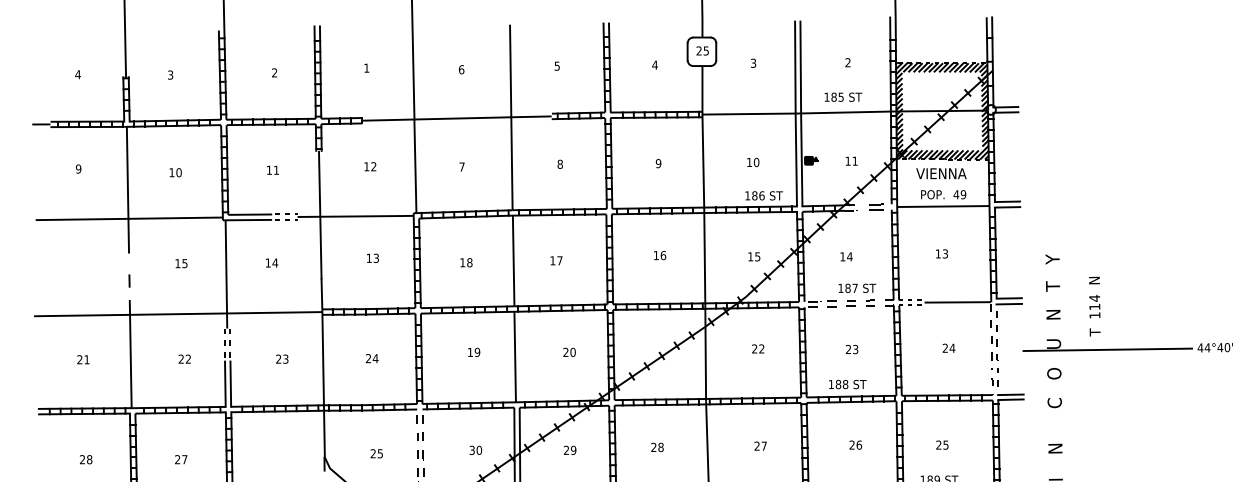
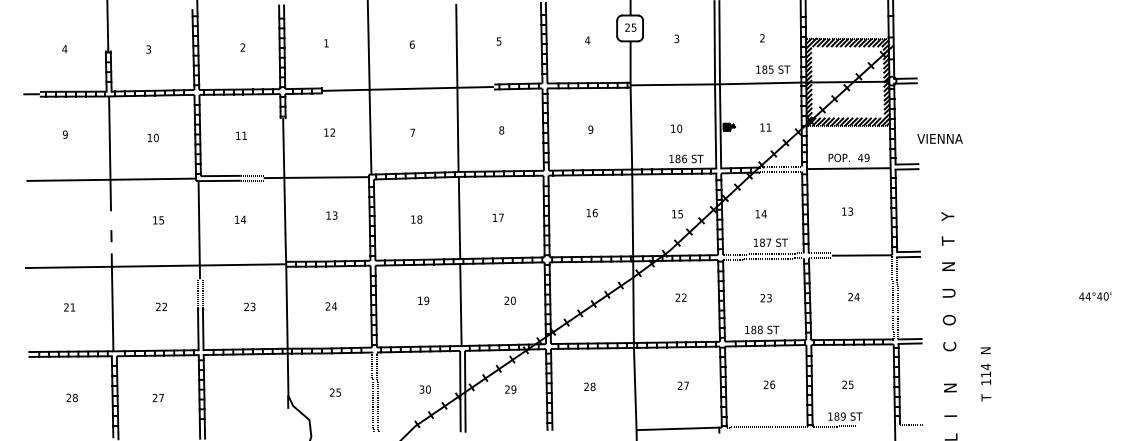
text: (843, 97) -> (773, 69), moved
text: (940, 173) -> (939, 138), moved
text: (1094, 306) -> (985, 374), moved
line: (1107, 349) -> (997, 298), removed

